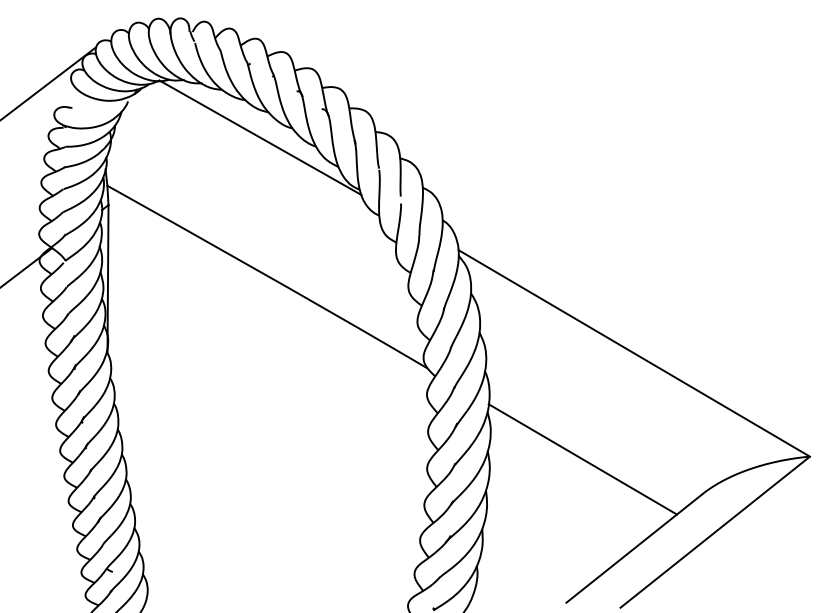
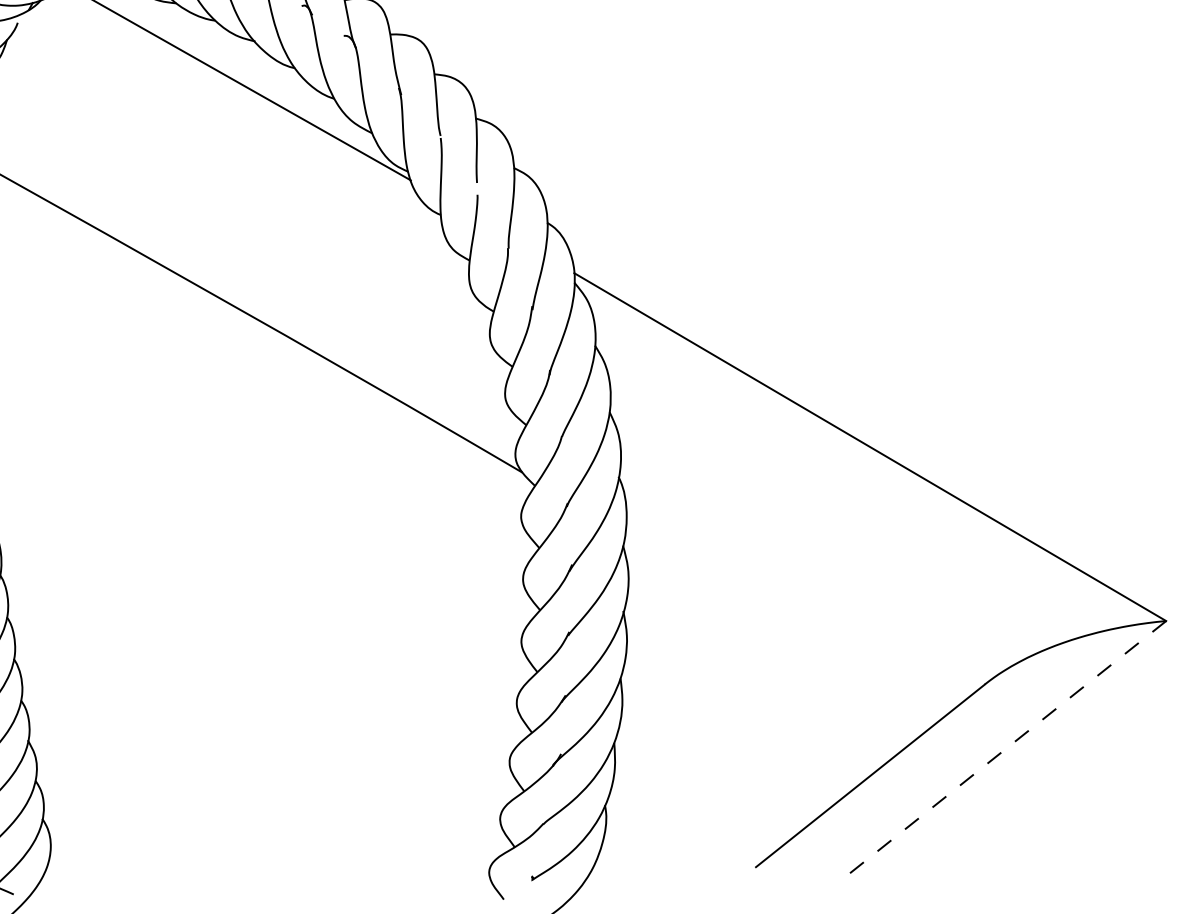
line: (582, 459) -> (783, 625), removed
line: (713, 533) -> (1003, 750), solid -> dashed

